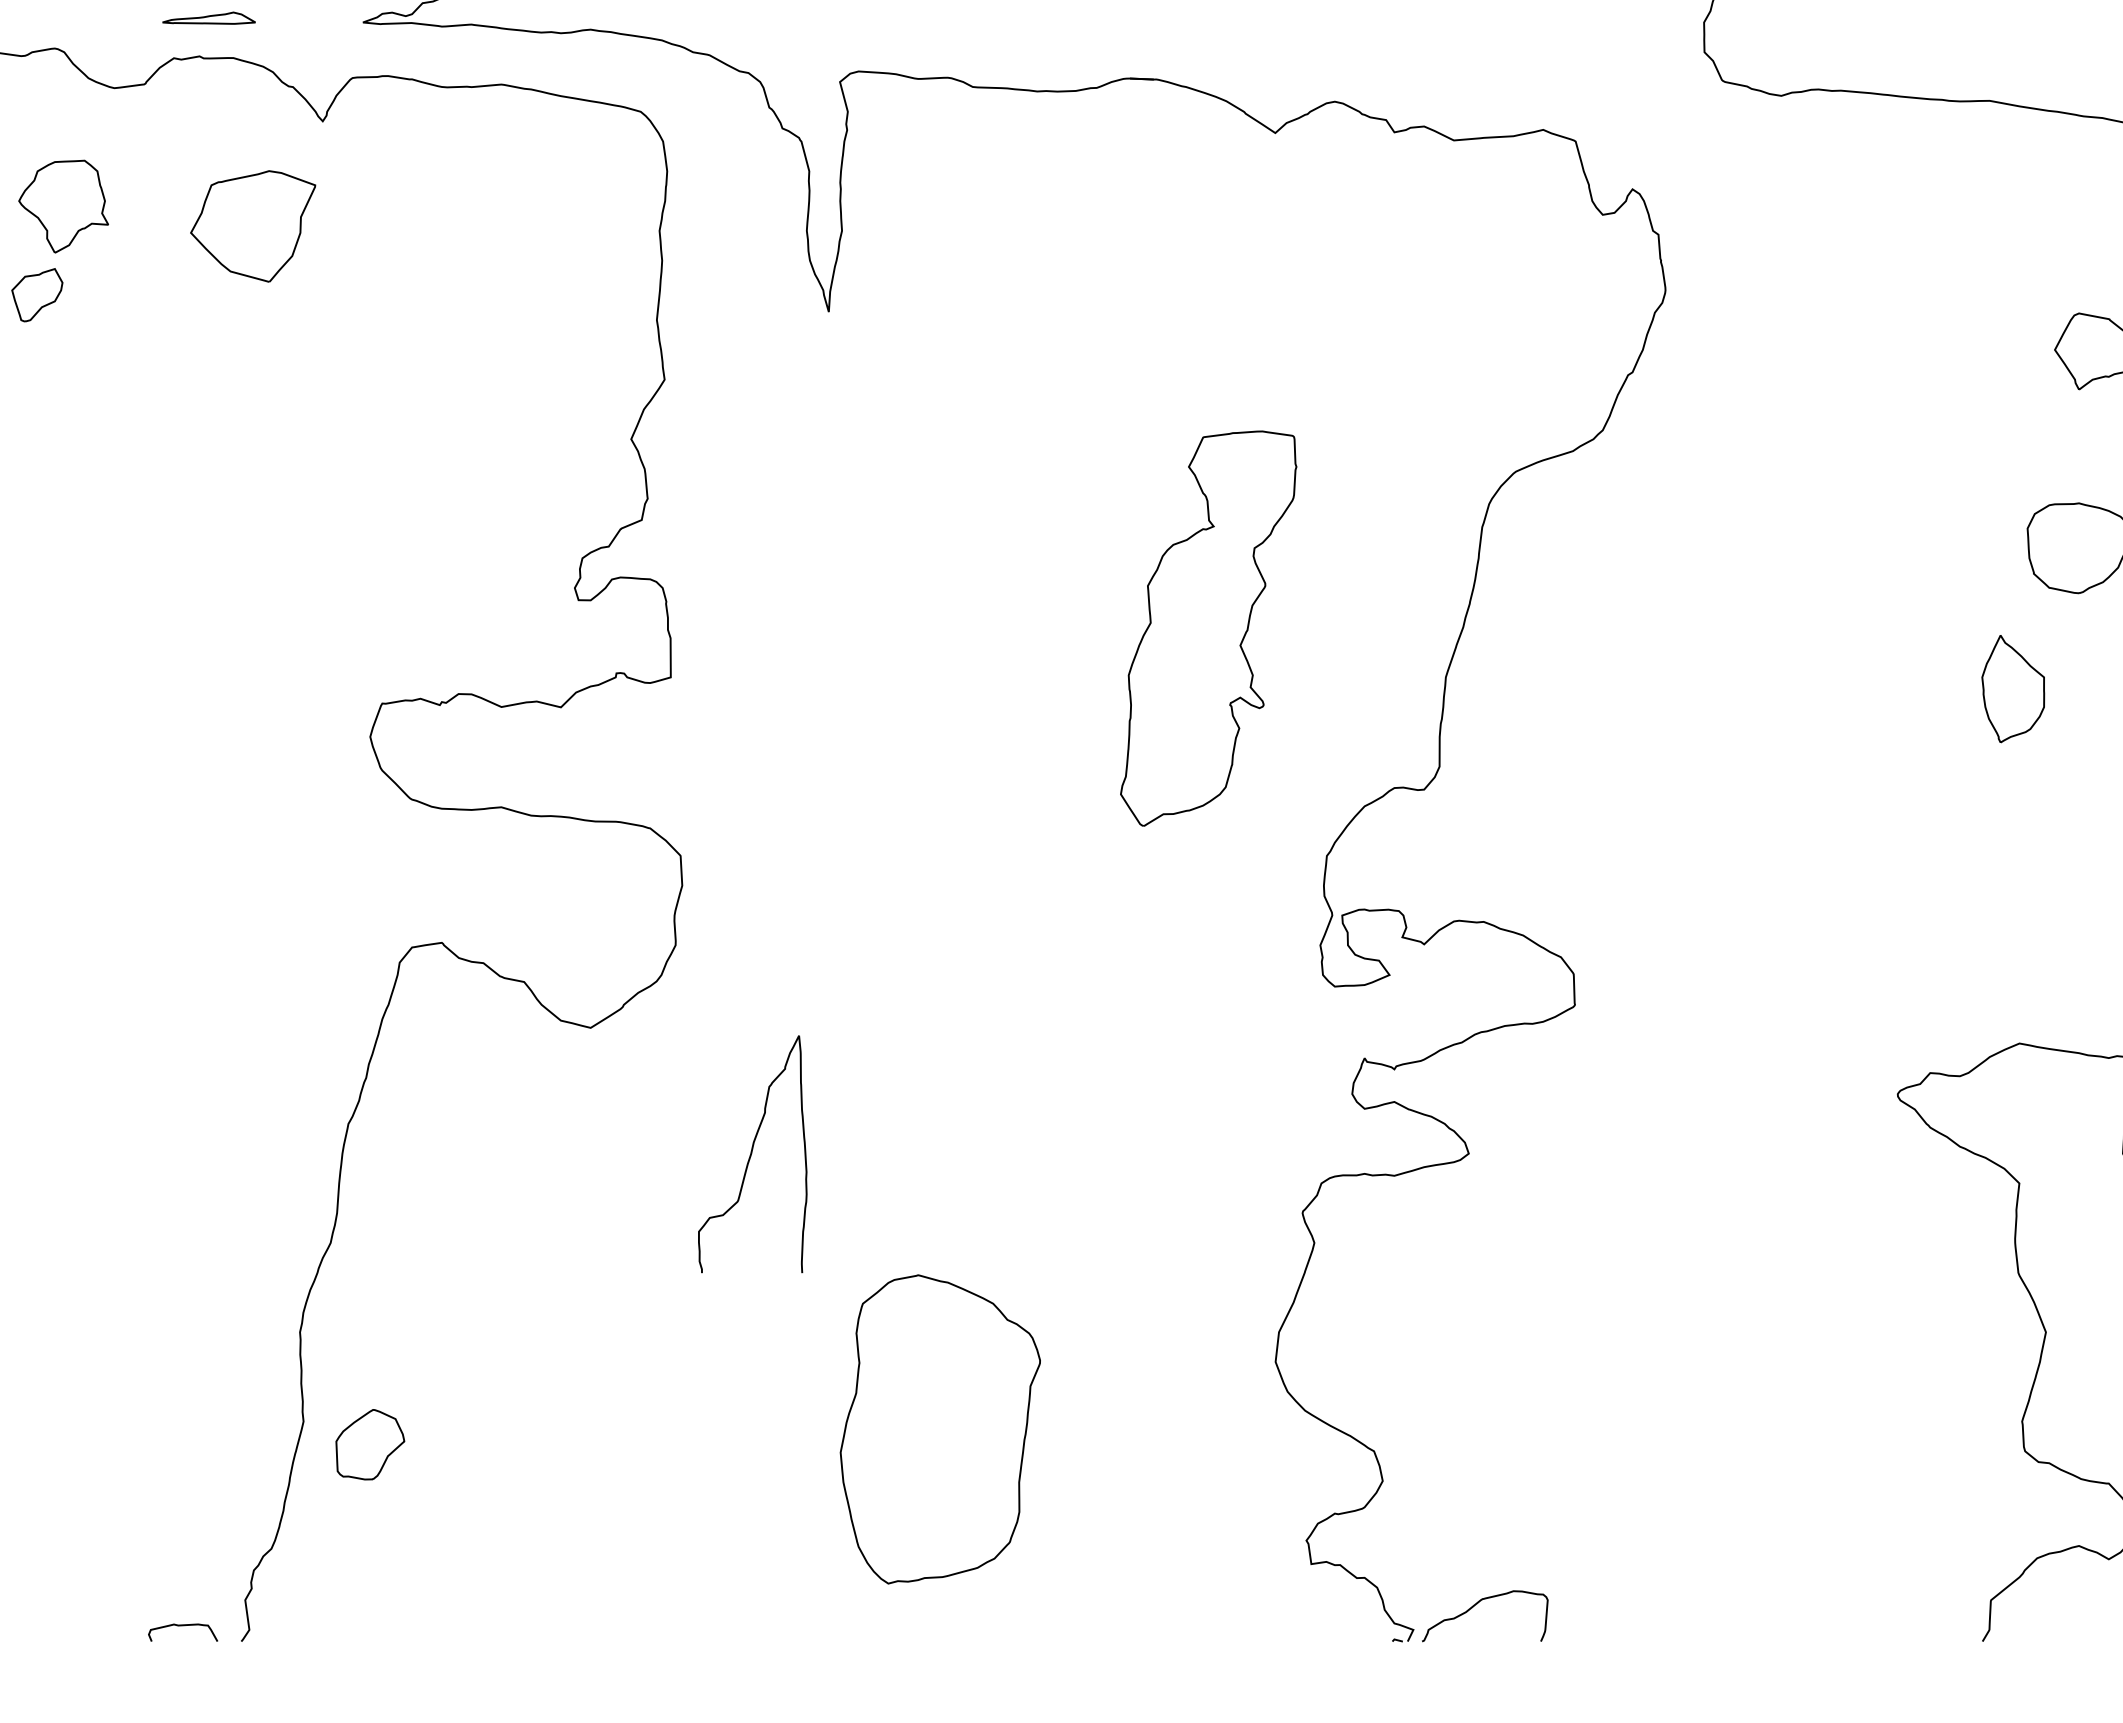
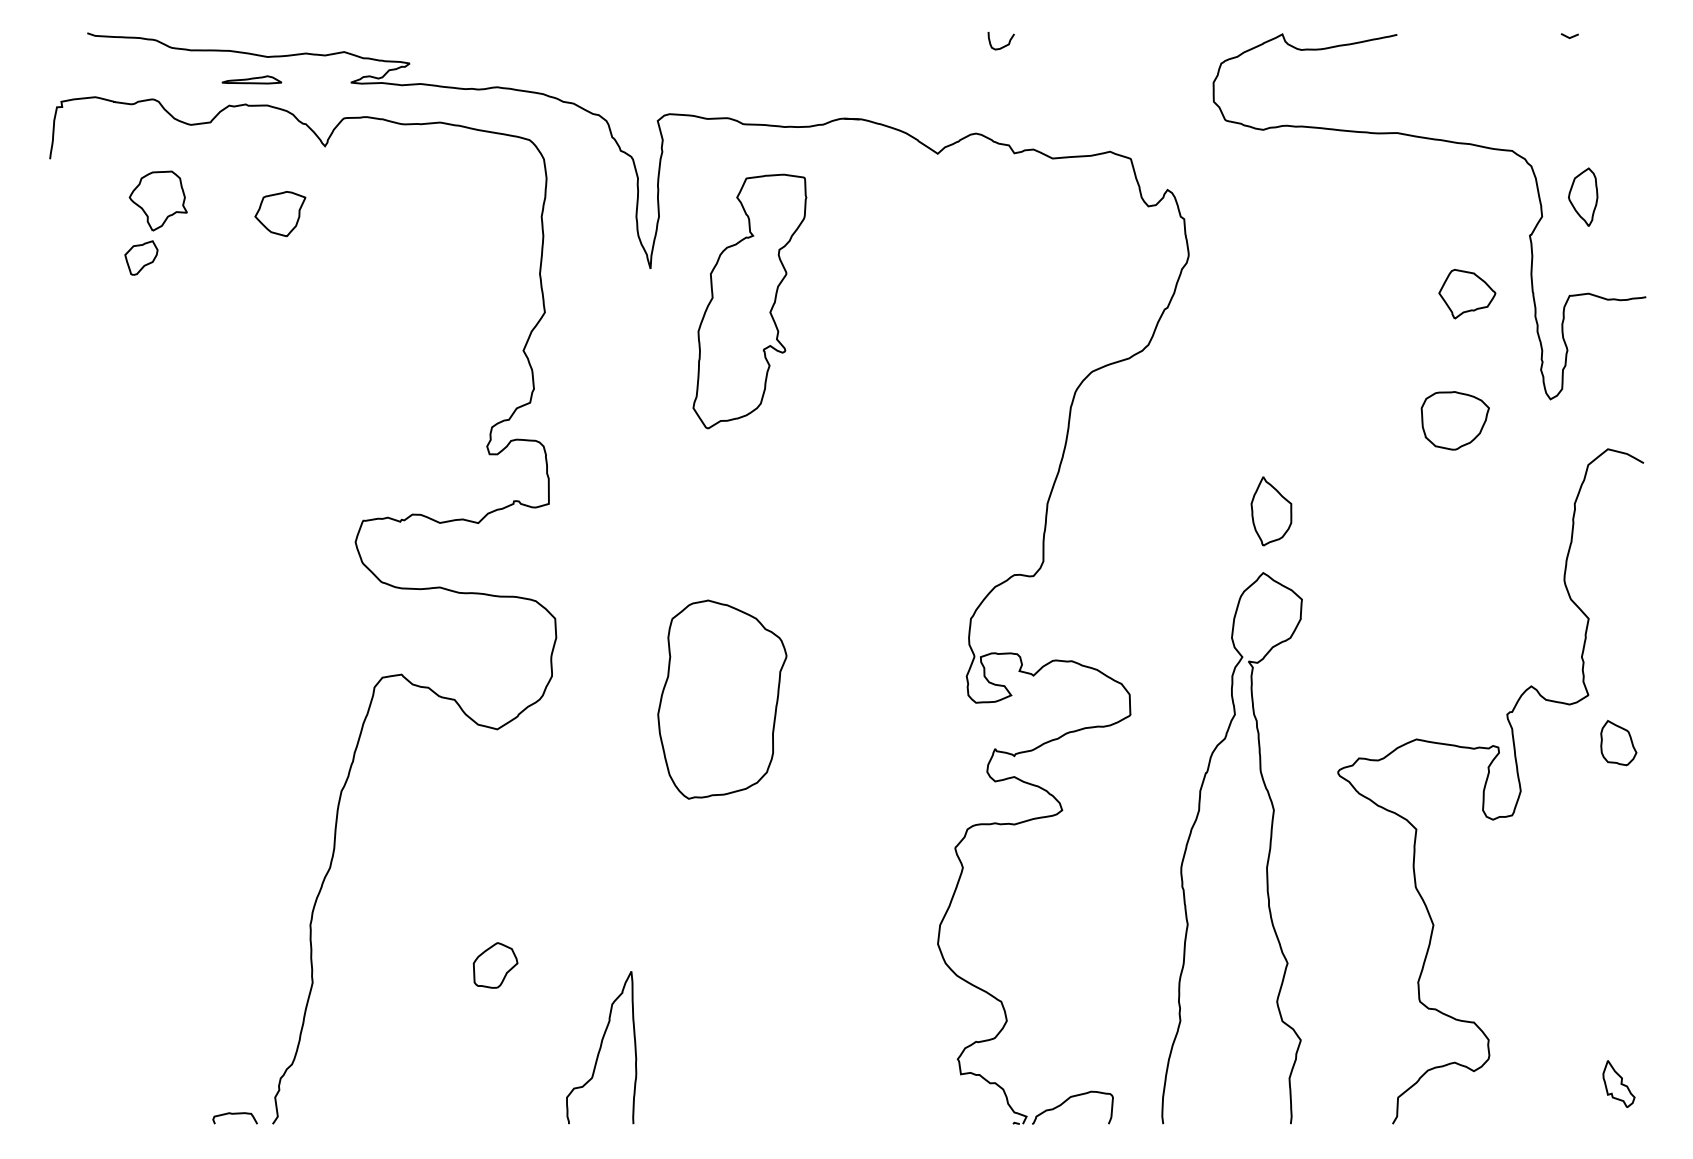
part: (253, 227) -> (280, 214), size x0.62
part: (1208, 628) -> (749, 301), moved
part: (2013, 689) -> (1271, 511), moved
curve: (752, 1153) -> (601, 1047), moved
curve: (1787, 1227) -> (1267, 857), added
part: (940, 1429) -> (722, 699), moved
part: (370, 1444) -> (495, 965), moved

